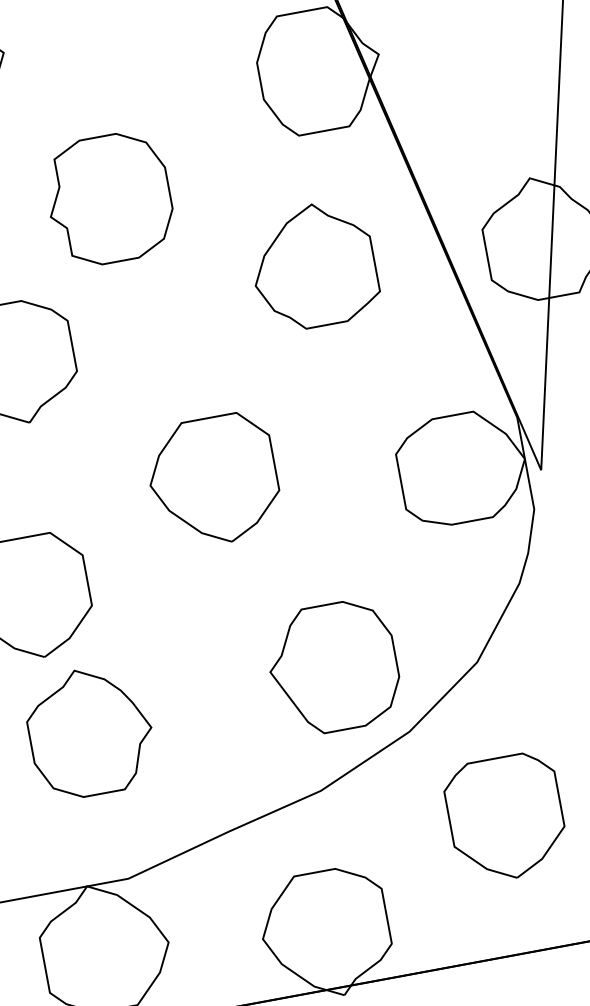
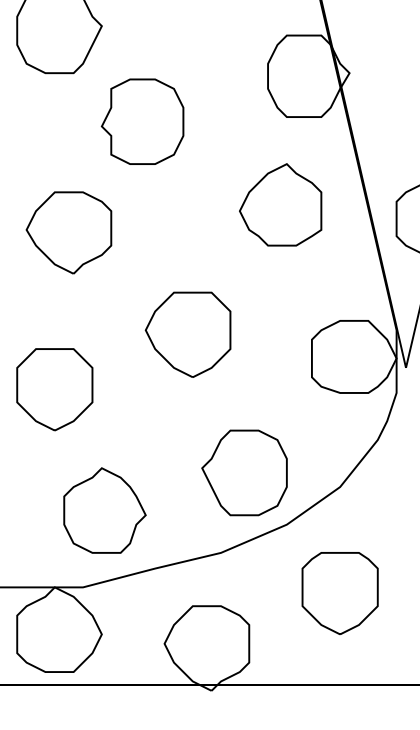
part: (108, 198) -> (142, 121), moved
part: (89, 731) -> (104, 510), moved

